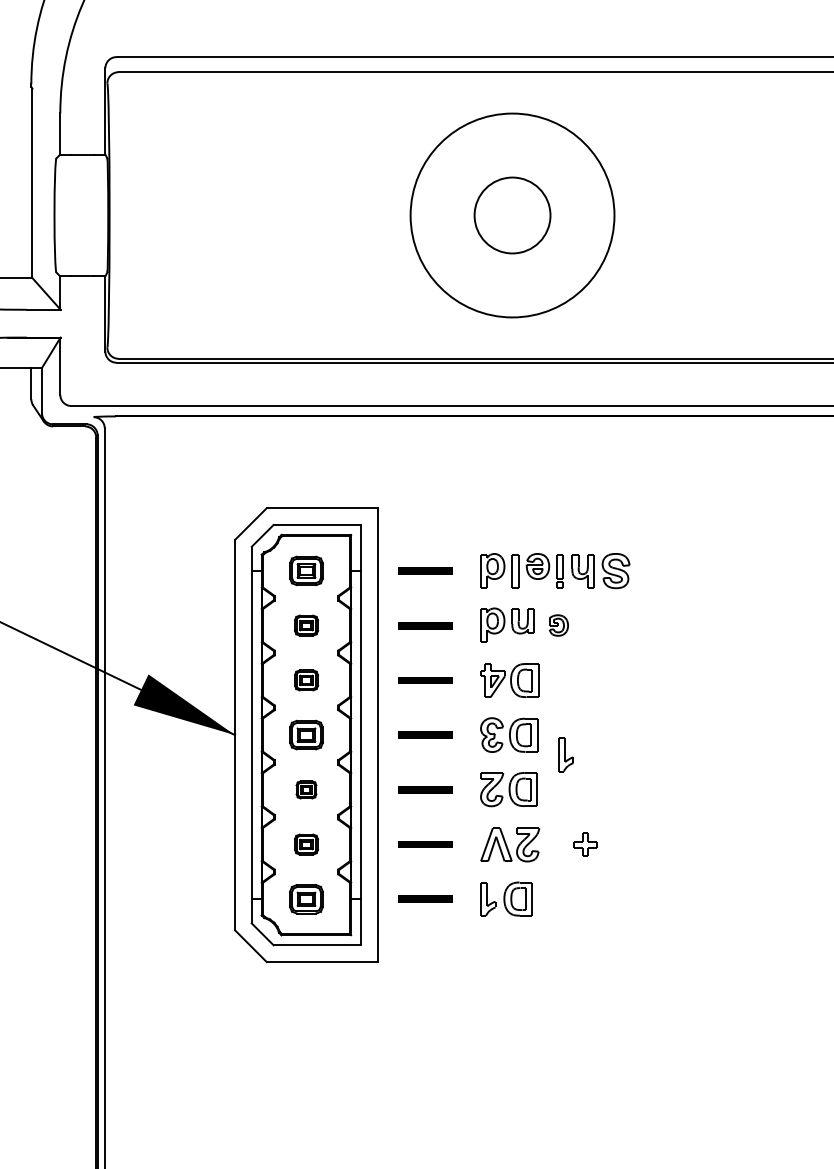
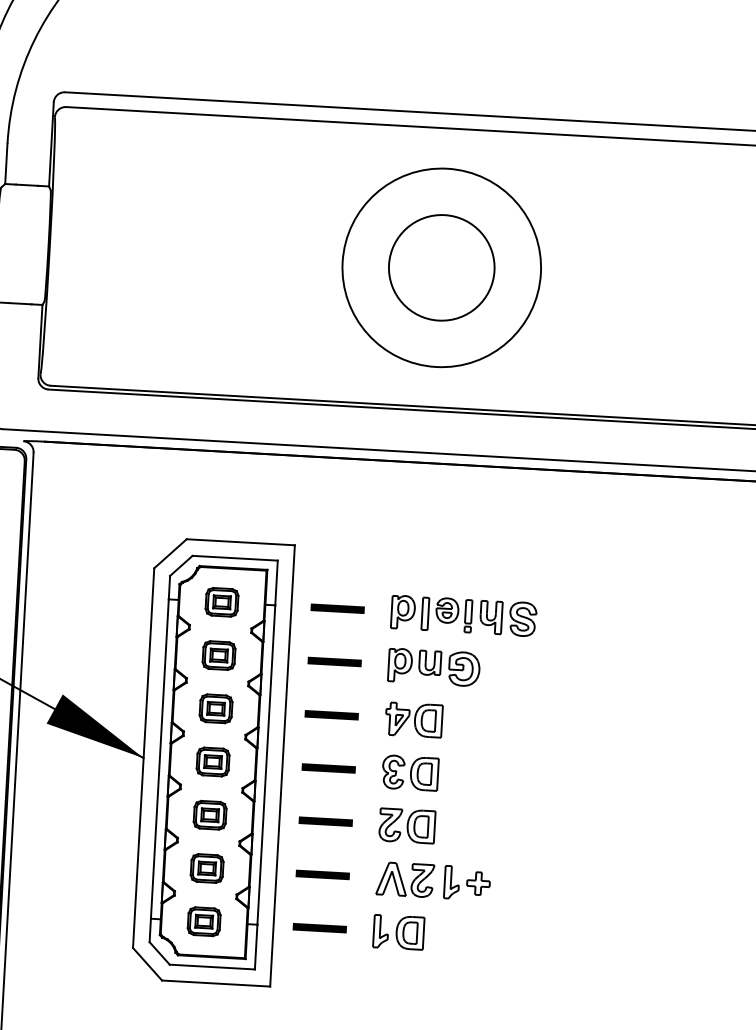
circle: (512, 215) -> (441, 267), size x1.43
part: (306, 625) -> (219, 655), size x1.43
part: (558, 625) -> (464, 669), size x1.67
part: (306, 680) -> (216, 708), size x1.43
part: (565, 754) -> (451, 882), moved
part: (306, 789) -> (210, 814), size x1.67
part: (306, 844) -> (207, 868), size x1.43

